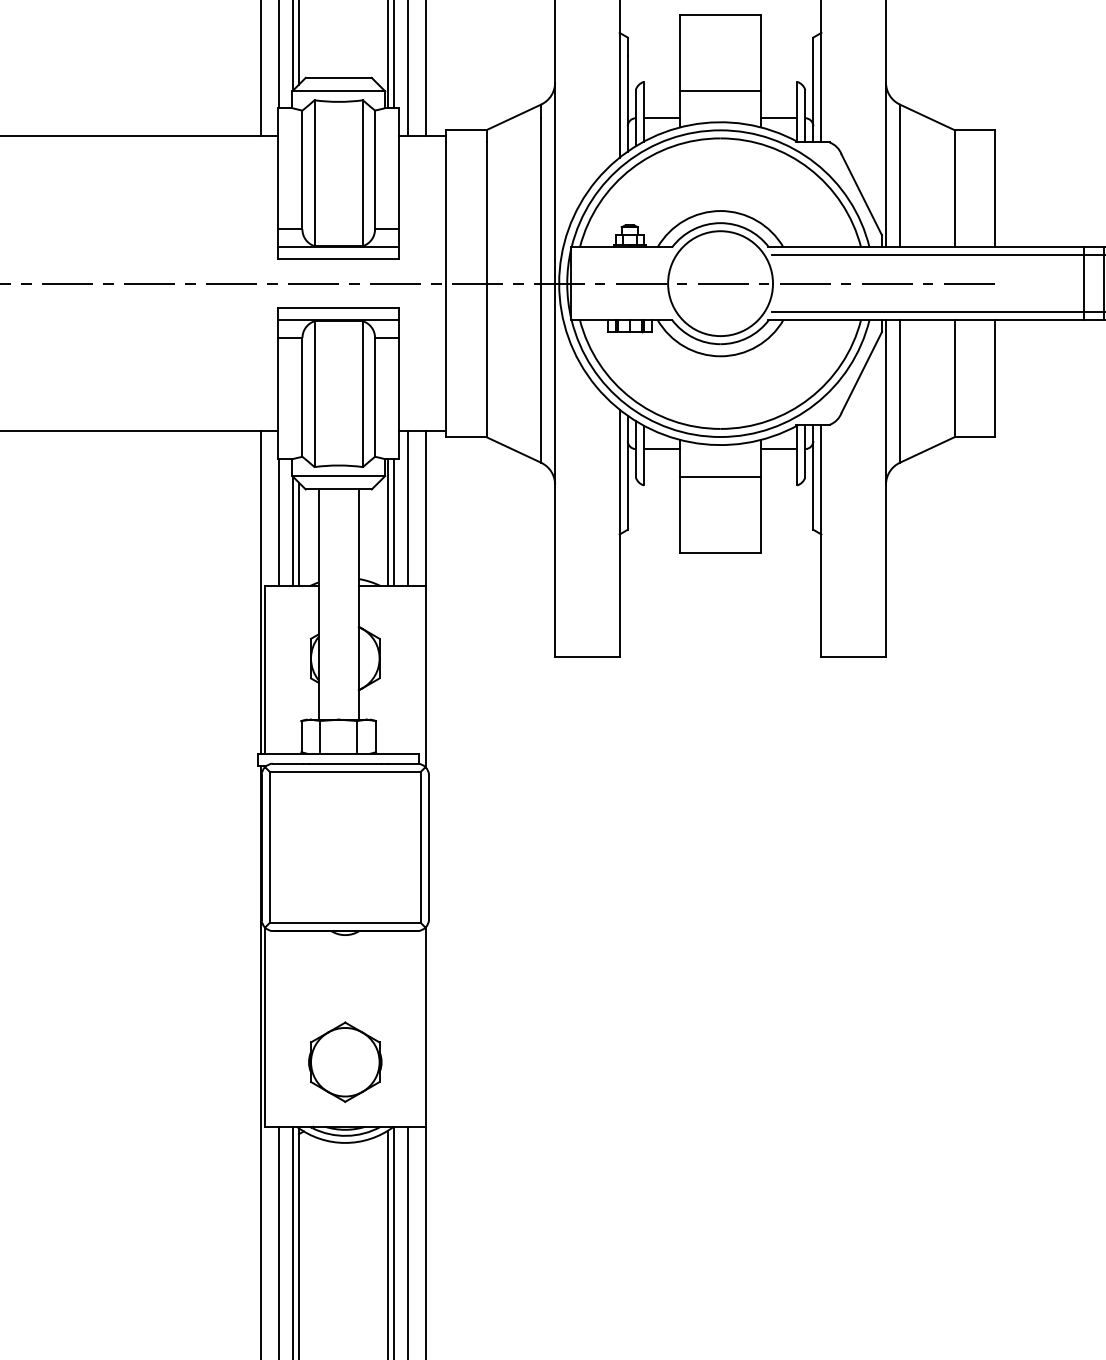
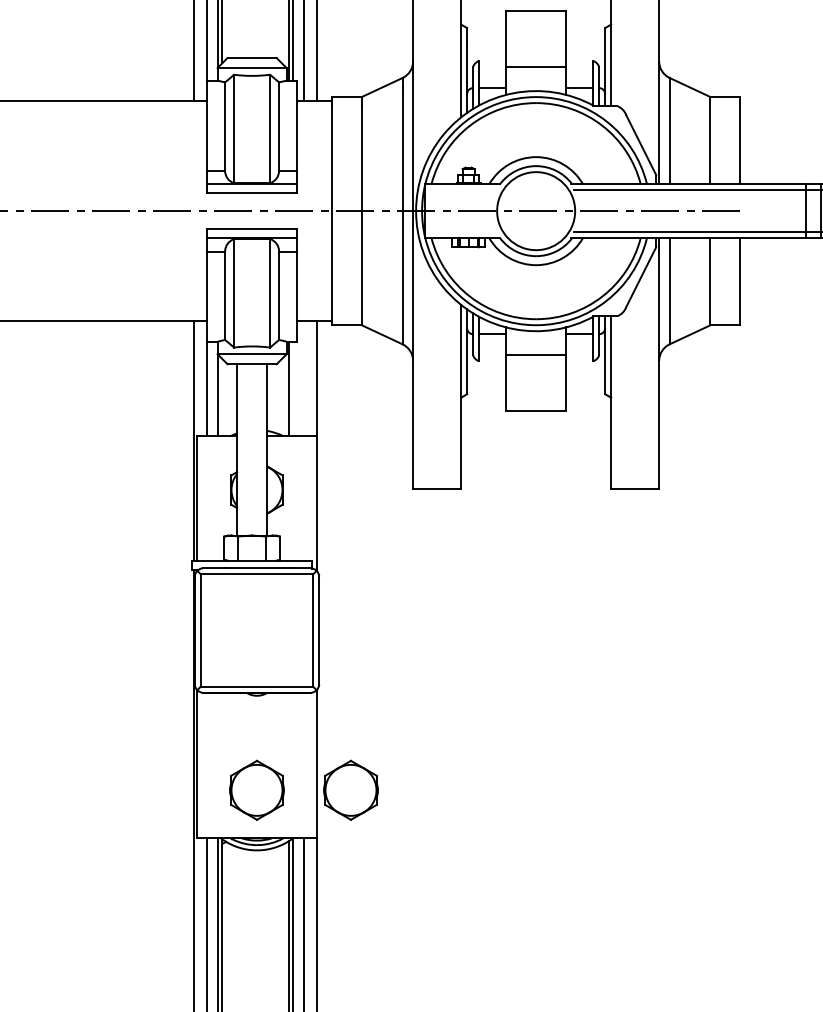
line: (407, 508) -> (303, 378), removed
line: (394, 522) -> (293, 388), removed
line: (298, 534) -> (222, 397), removed
part: (471, 1061) -> (350, 789), added

